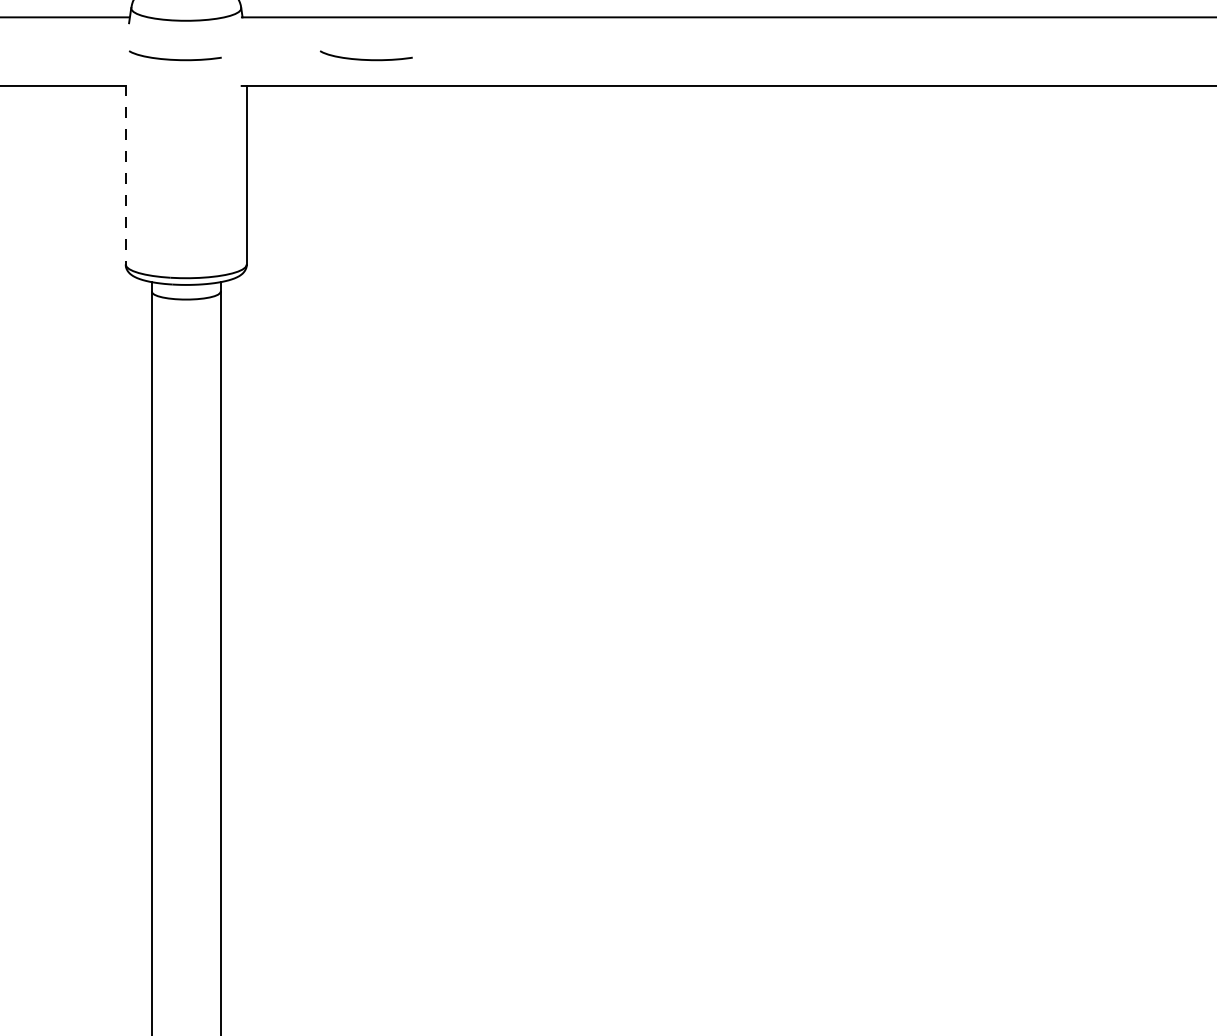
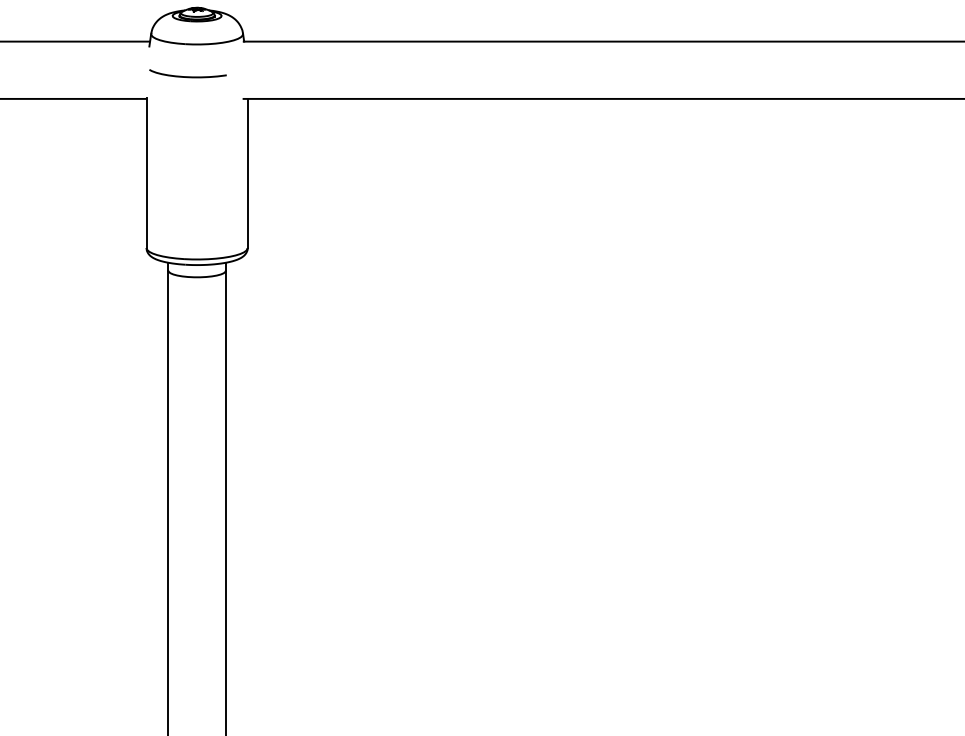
curve: (366, 59) -> (347, 76), removed
line: (125, 174) -> (146, 172), dashed -> solid

